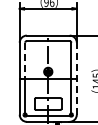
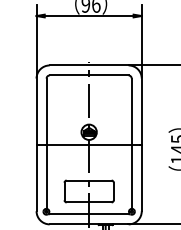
line: (25, 60) -> (47, 111), dashed -> solid
line: (76, 78) -> (141, 144), dashed -> solid

